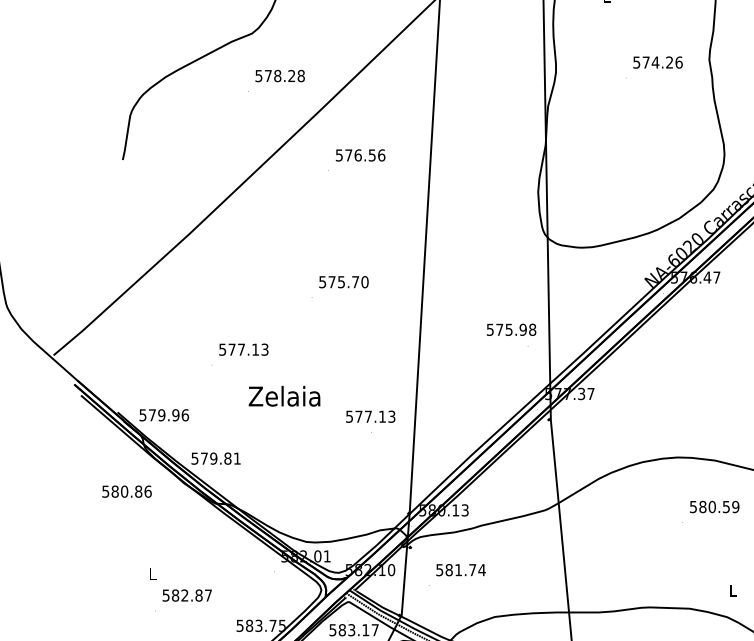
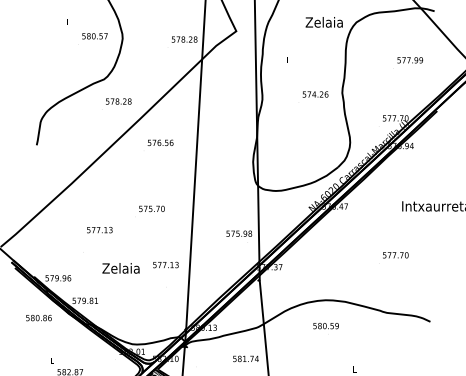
text: (243, 350) -> (99, 230), moved
text: (369, 415) -> (165, 264), moved
text: (713, 507) -> (325, 326), moved
text: (460, 569) -> (245, 358), moved

